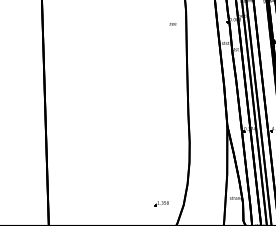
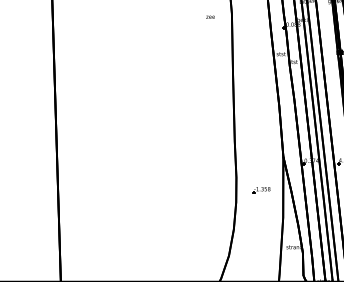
text: (172, 23) -> (210, 16), moved
part: (161, 204) -> (261, 190), moved

